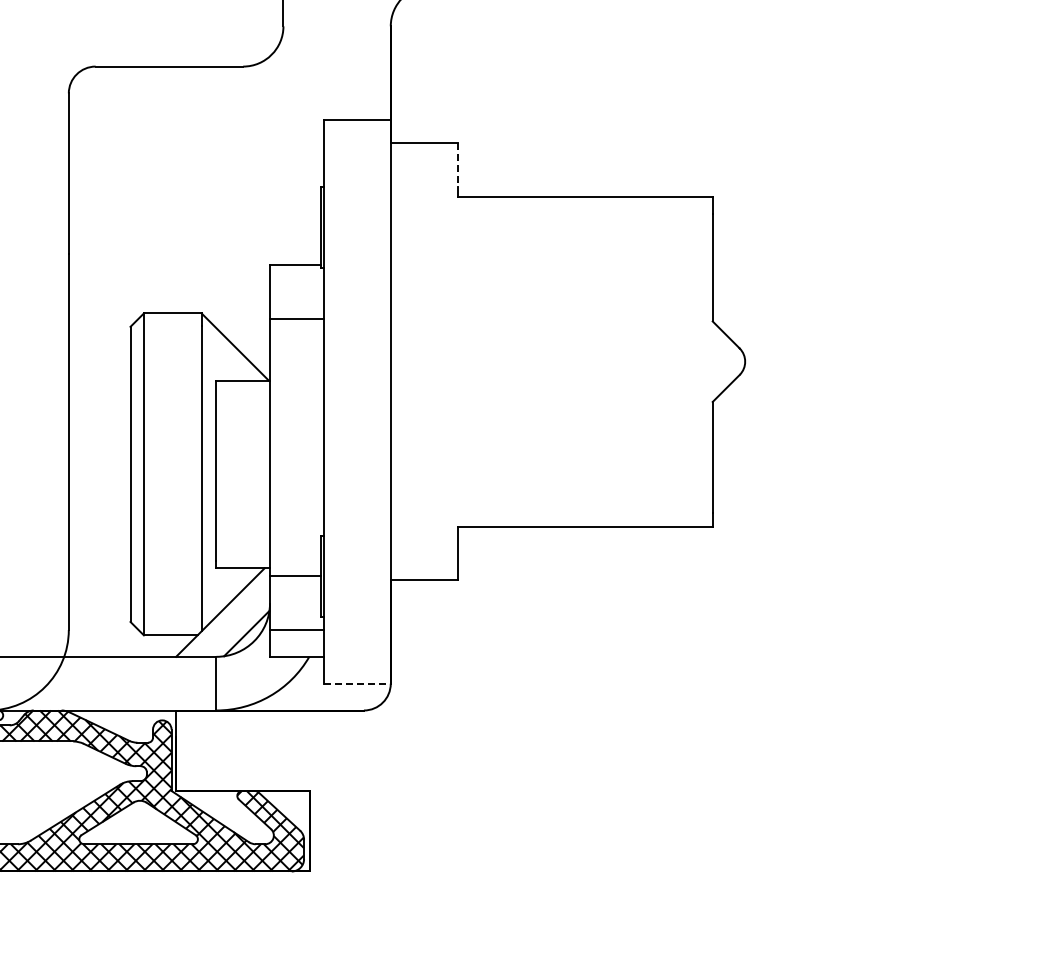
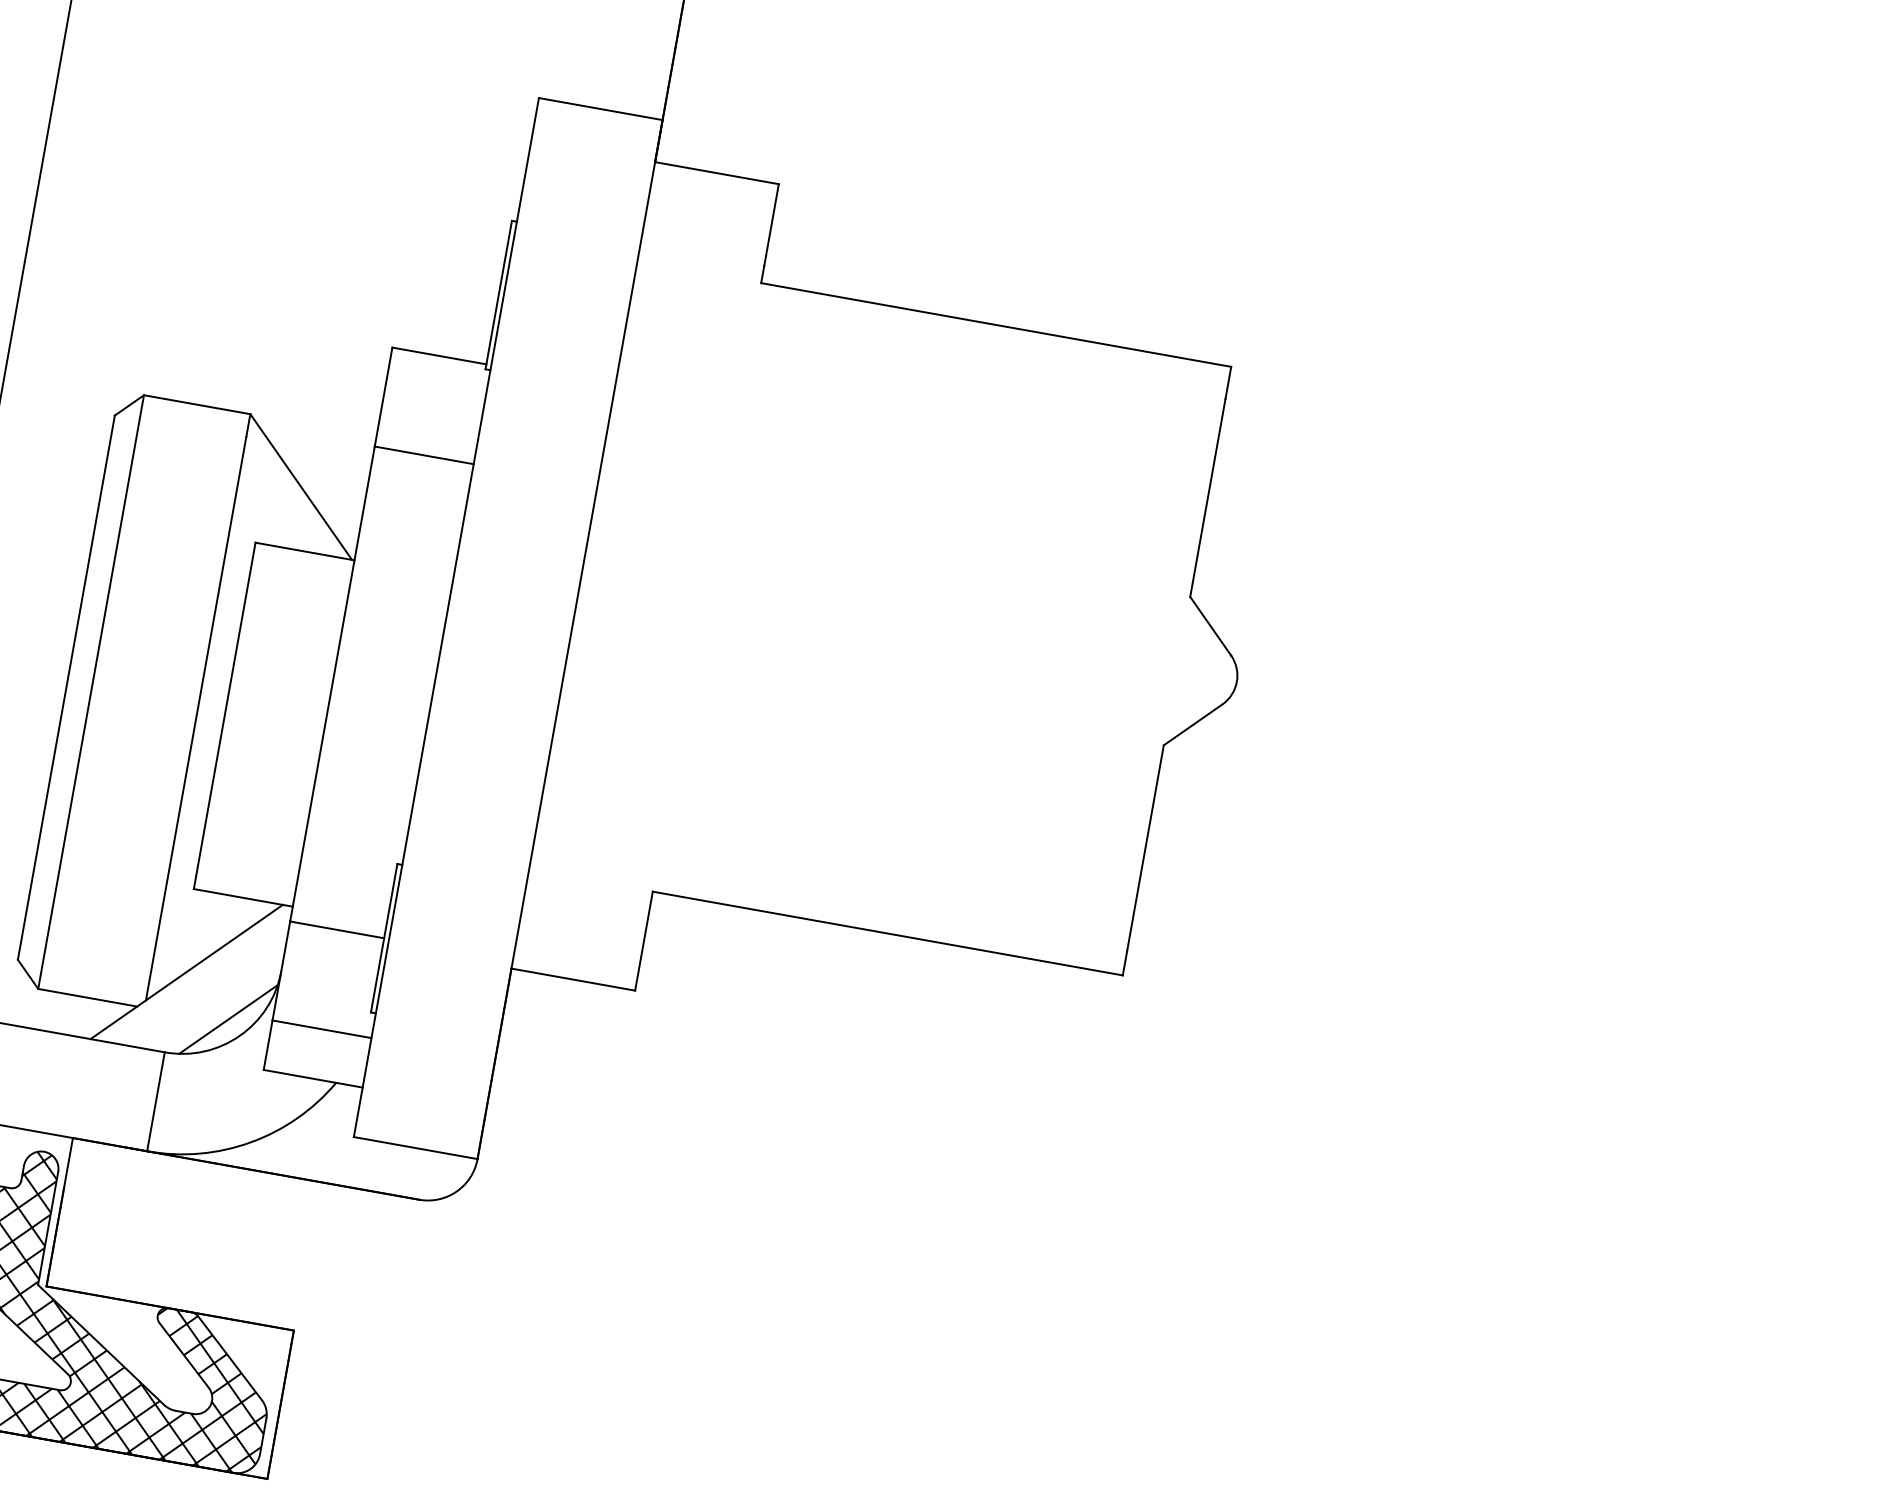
line: (457, 165) -> (770, 225), dashed -> solid
line: (357, 683) -> (416, 1147), dashed -> solid

